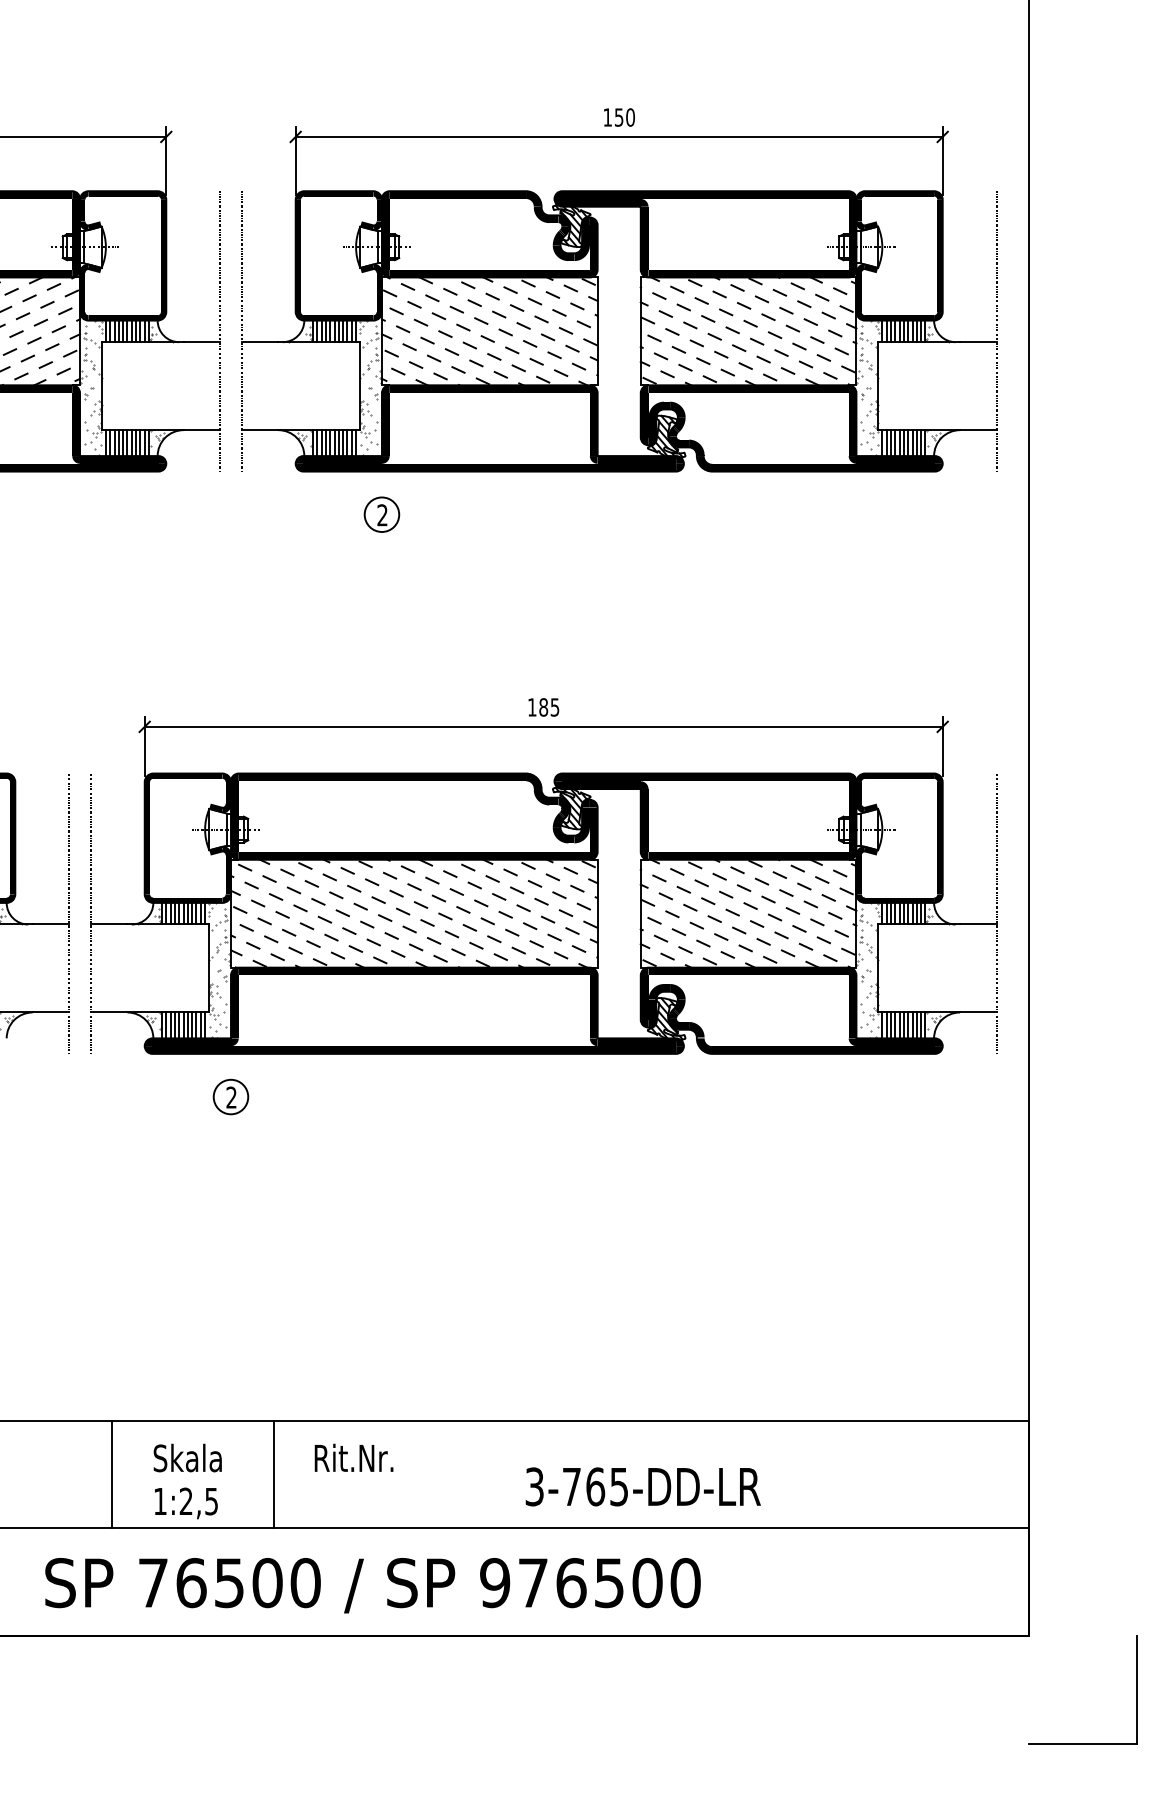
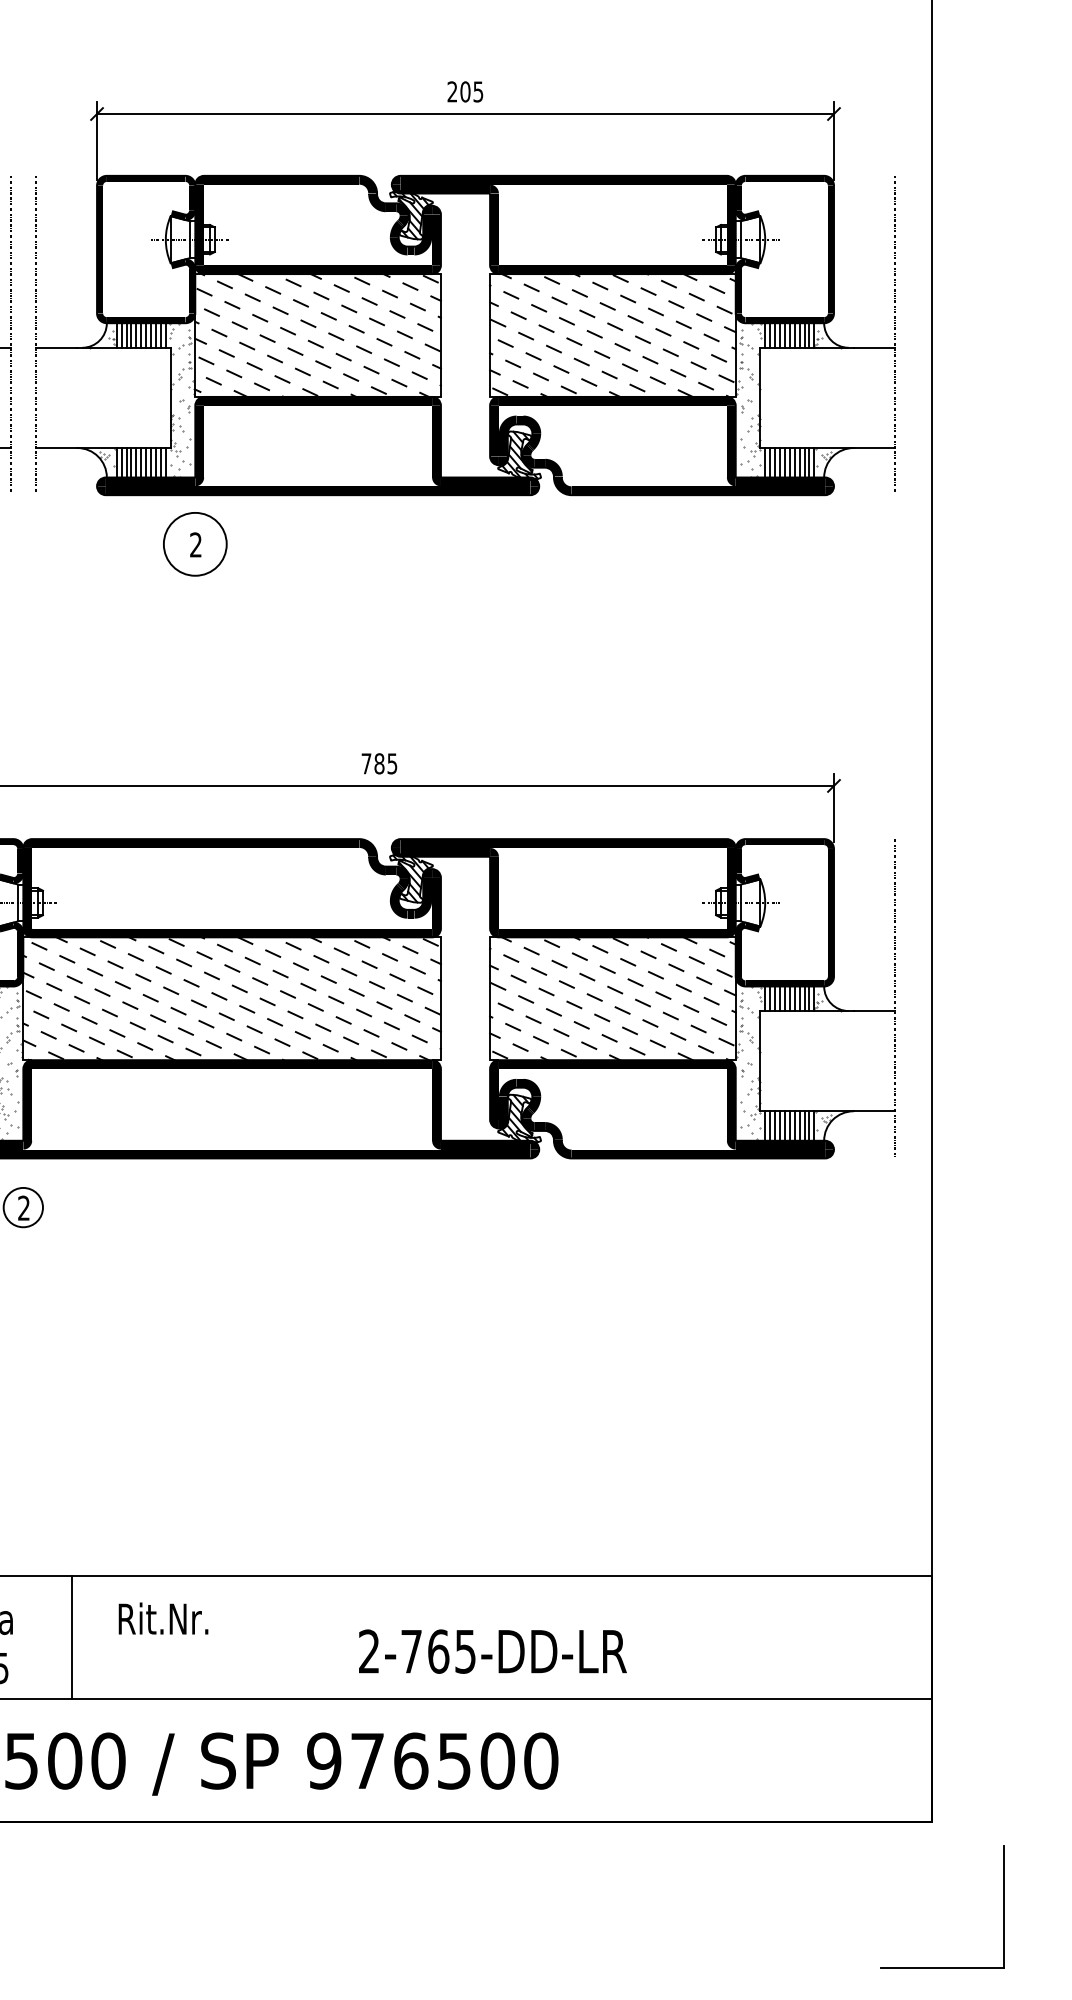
text: (618, 117) -> (464, 91), 150 -> 205
circle: (381, 514) -> (194, 544), size x1.6
text: (532, 707) -> (366, 763), 185 -> 785
text: (534, 1486) -> (369, 1651), 3-765-DD-LR -> 2-765-DD-LR
part: (1136, 1689) -> (1003, 1906), moved

